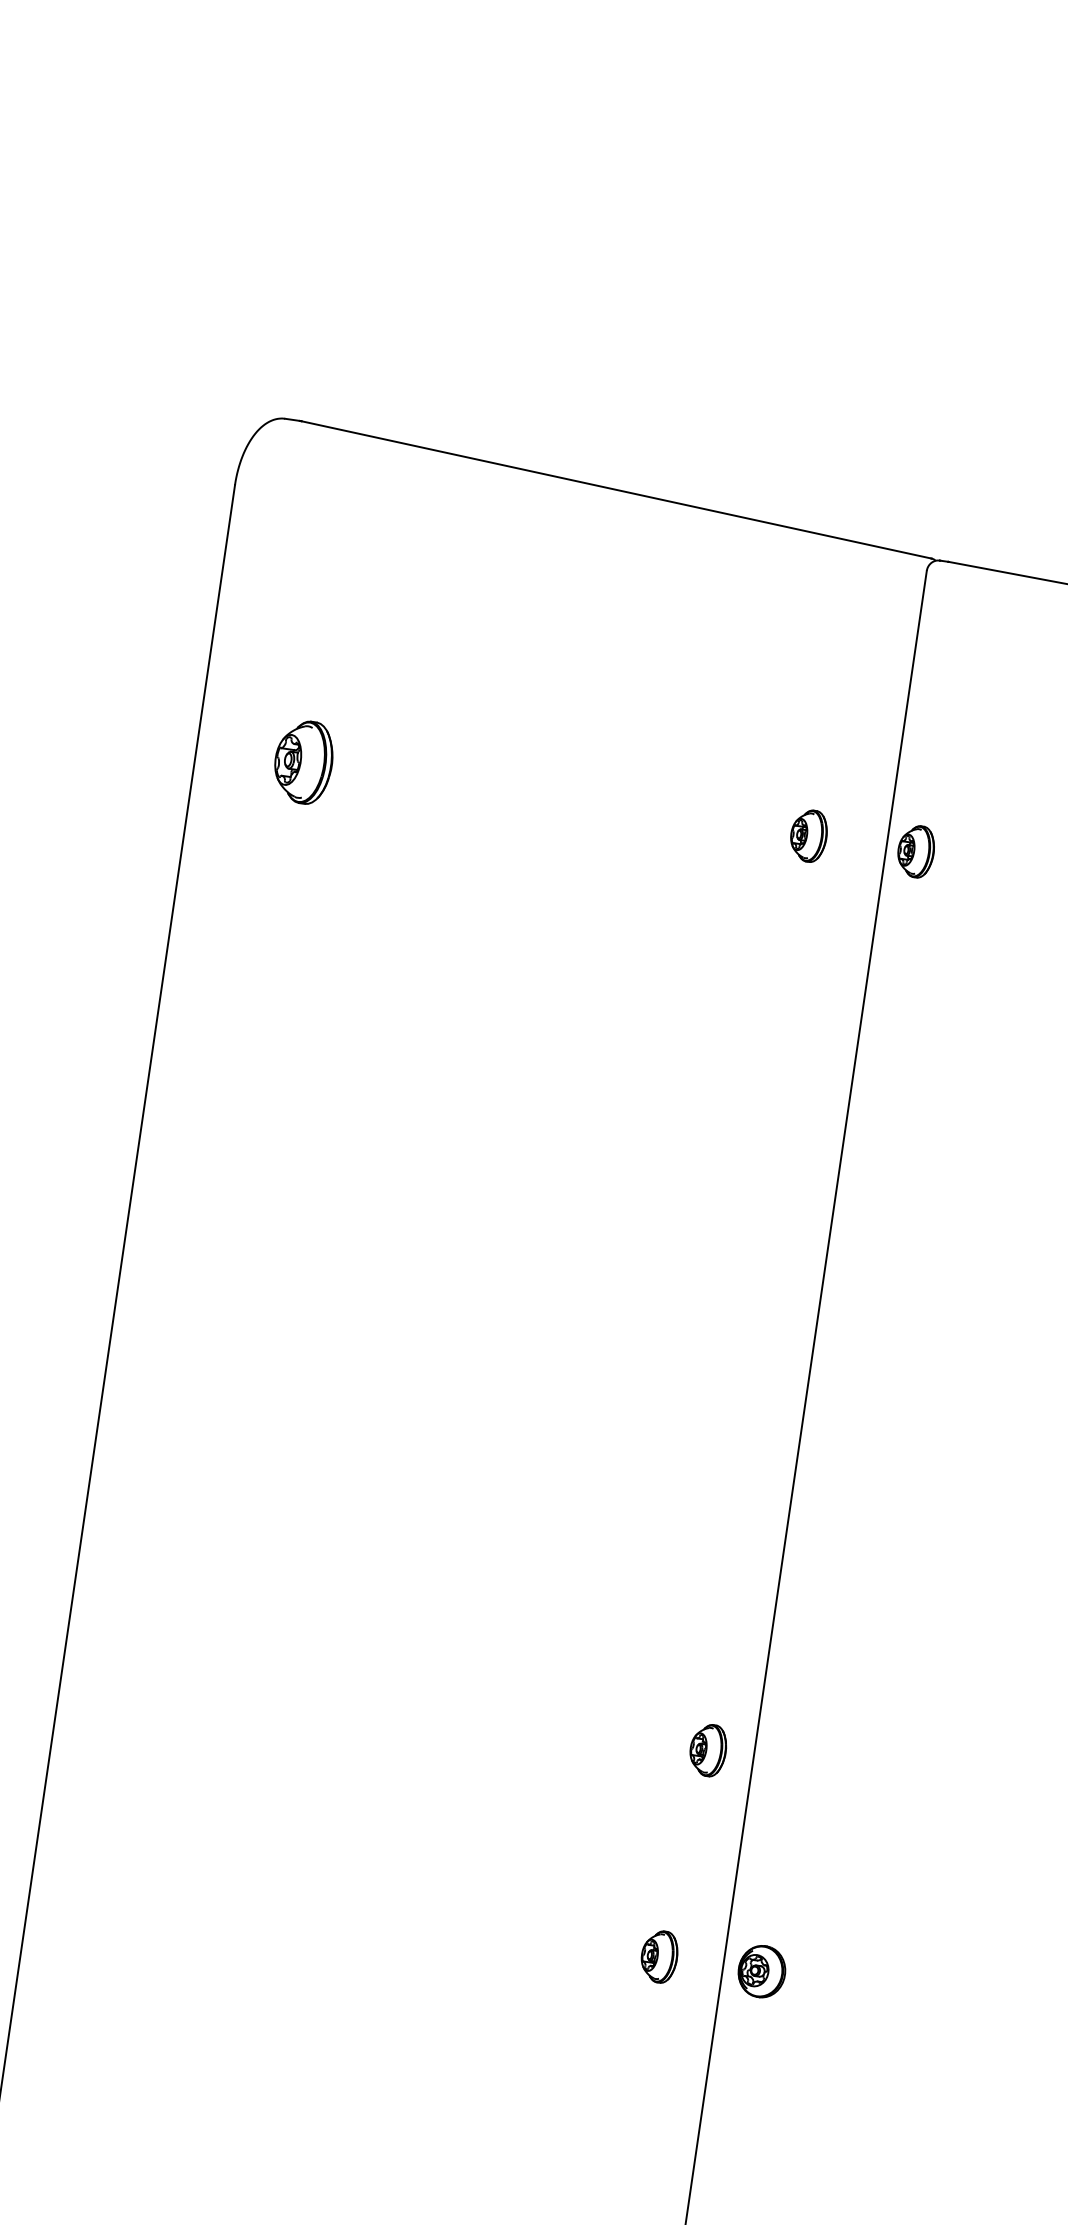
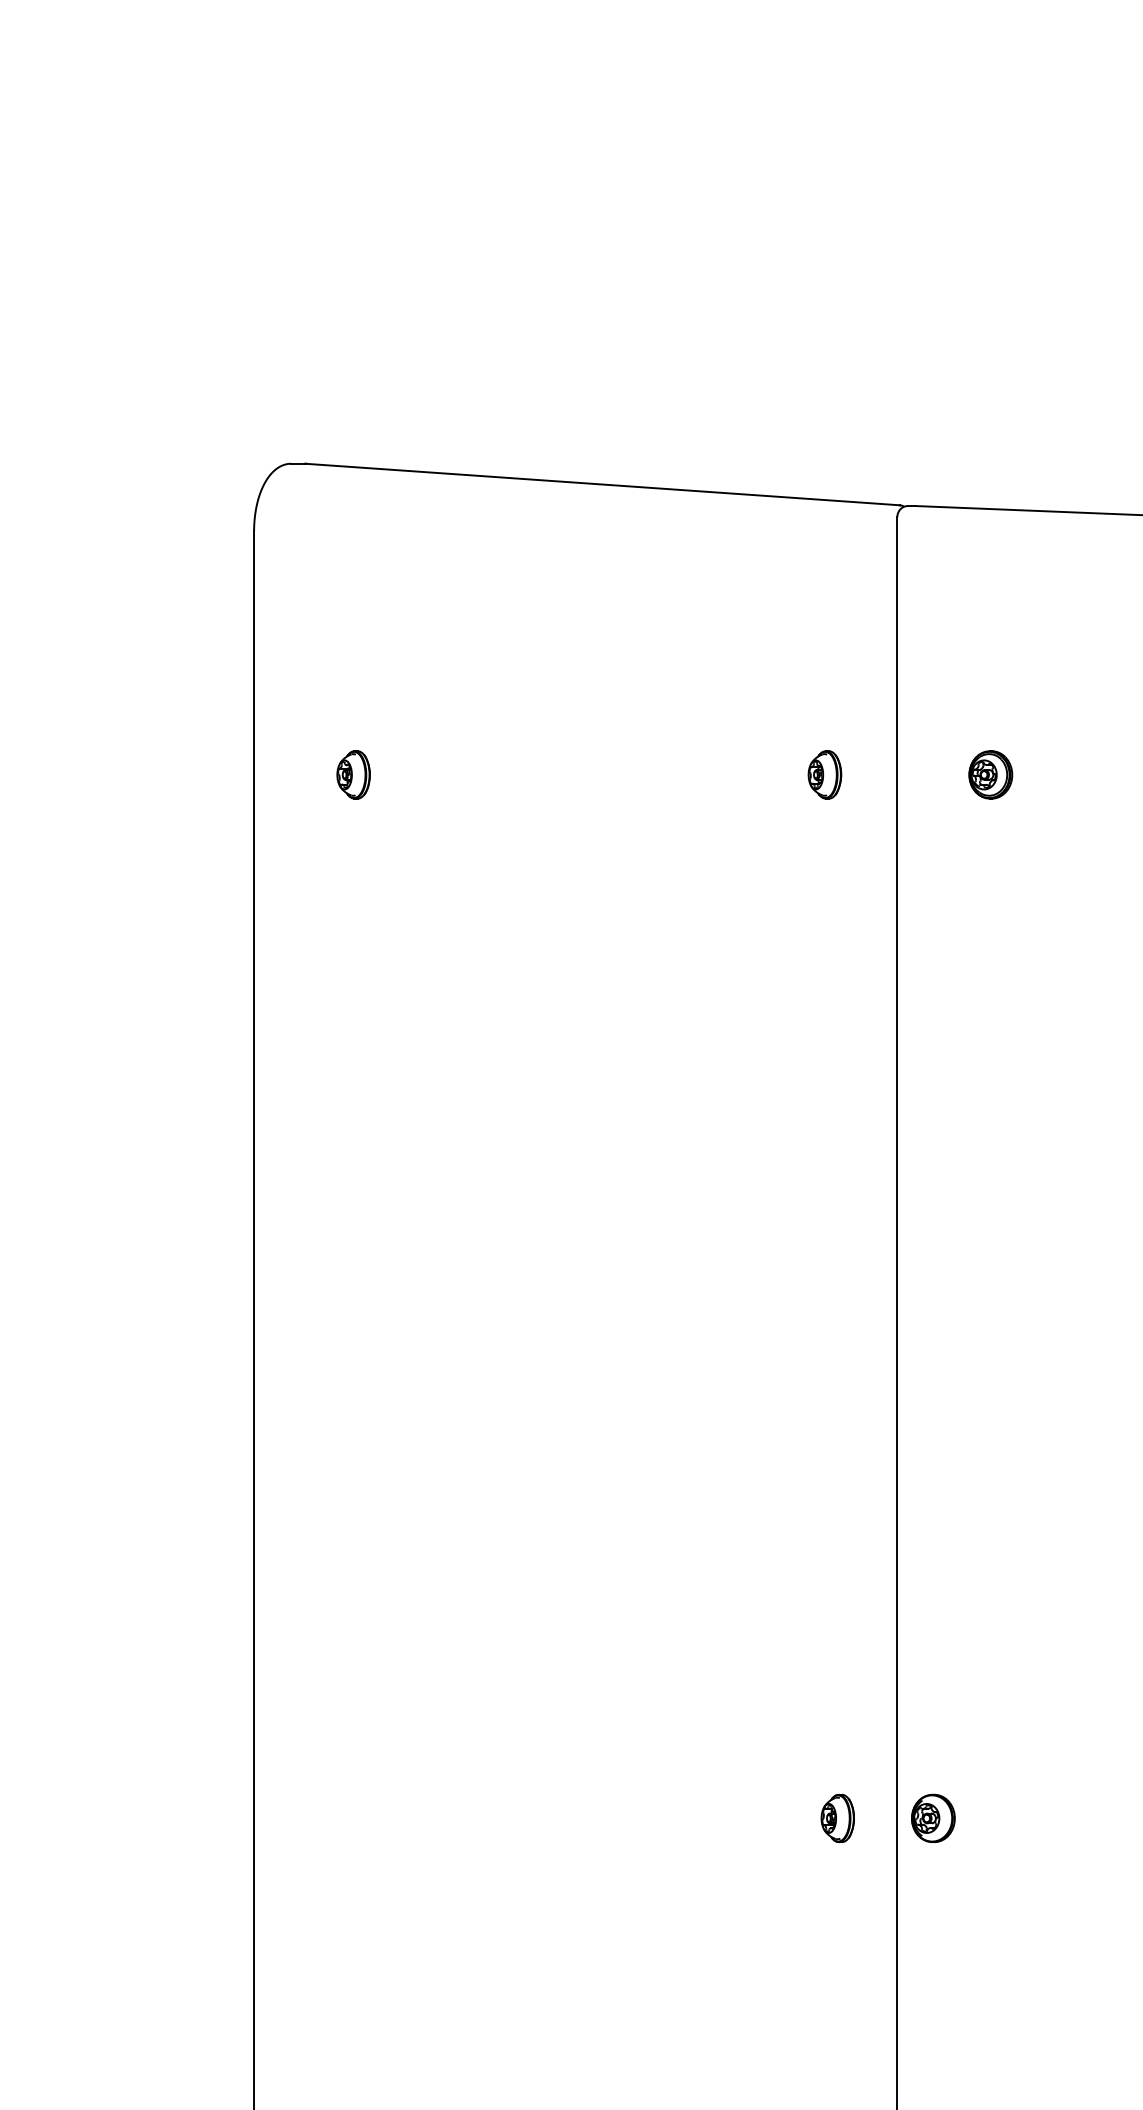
part: (303, 761) -> (353, 774), size x0.62
part: (915, 851) -> (924, 774), removed
part: (986, 861) -> (990, 774), added
part: (707, 1750) -> (854, 1623), removed

